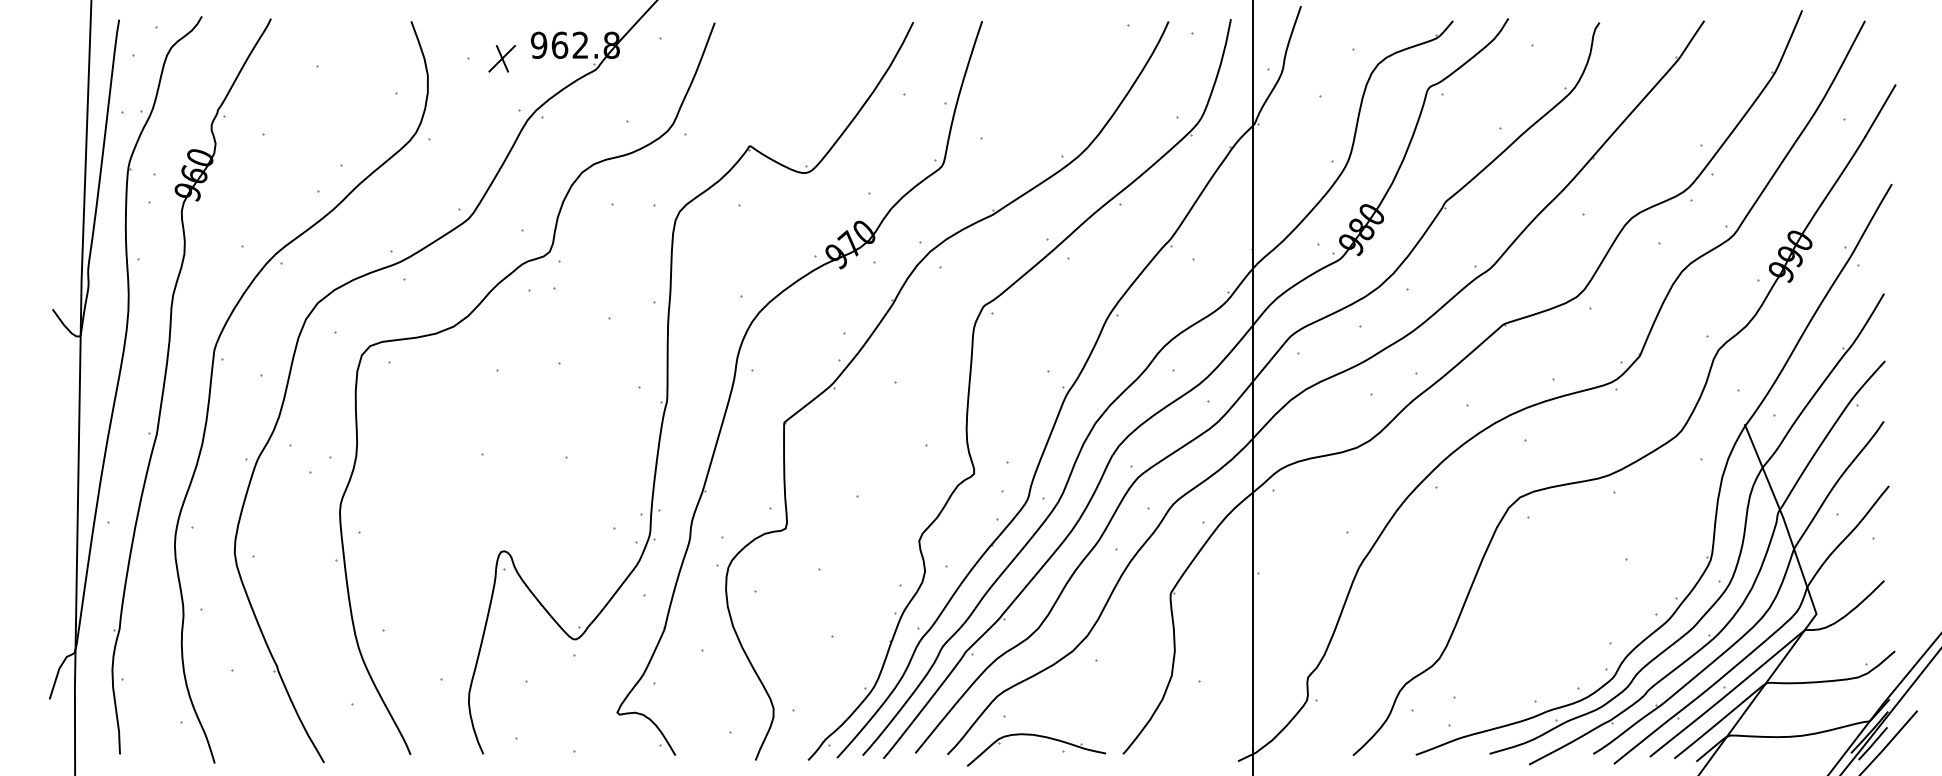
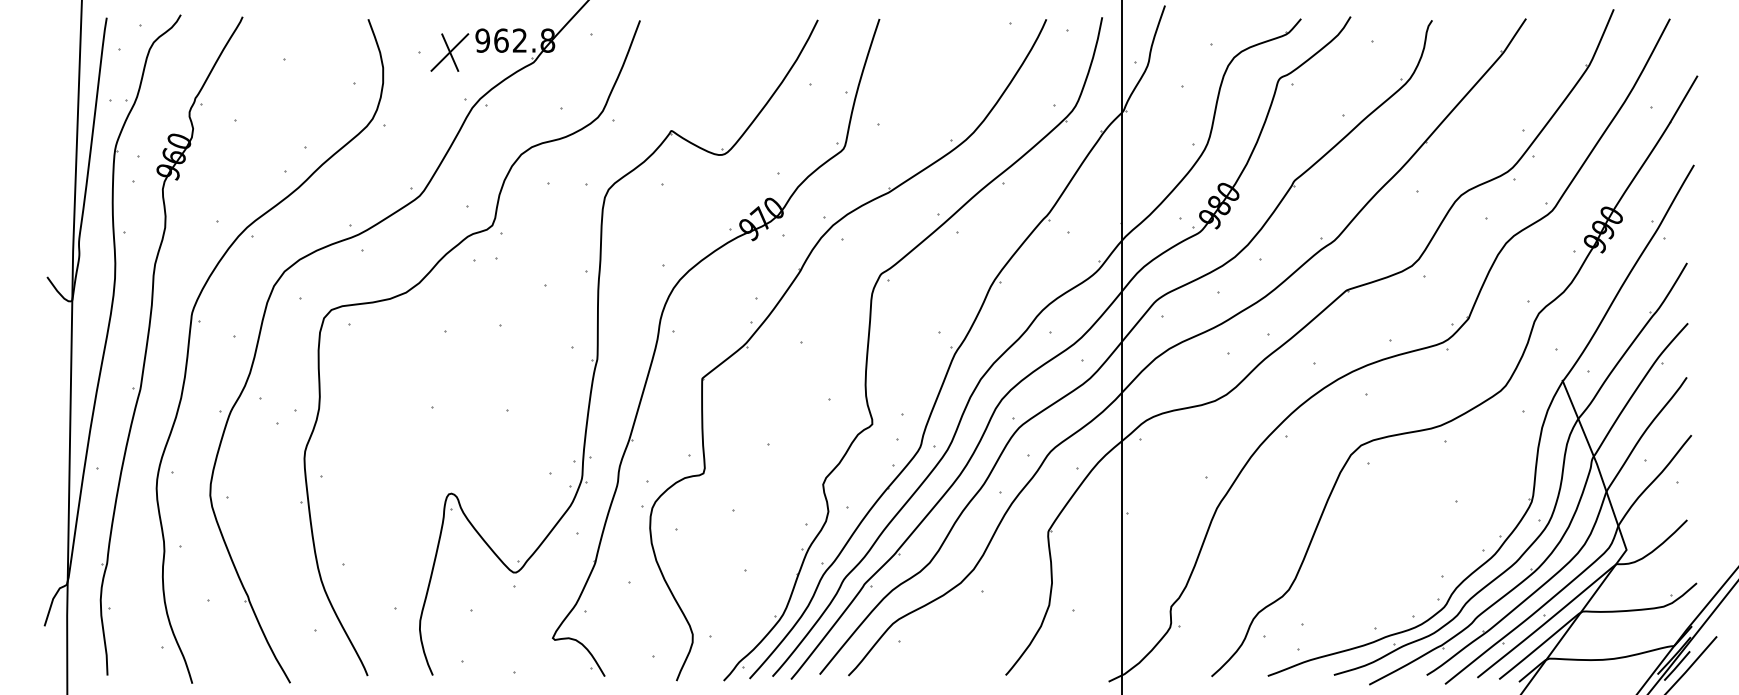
part: (501, 58) -> (449, 52), size x1.6
part: (1040, 737) -> (931, 660), removed

